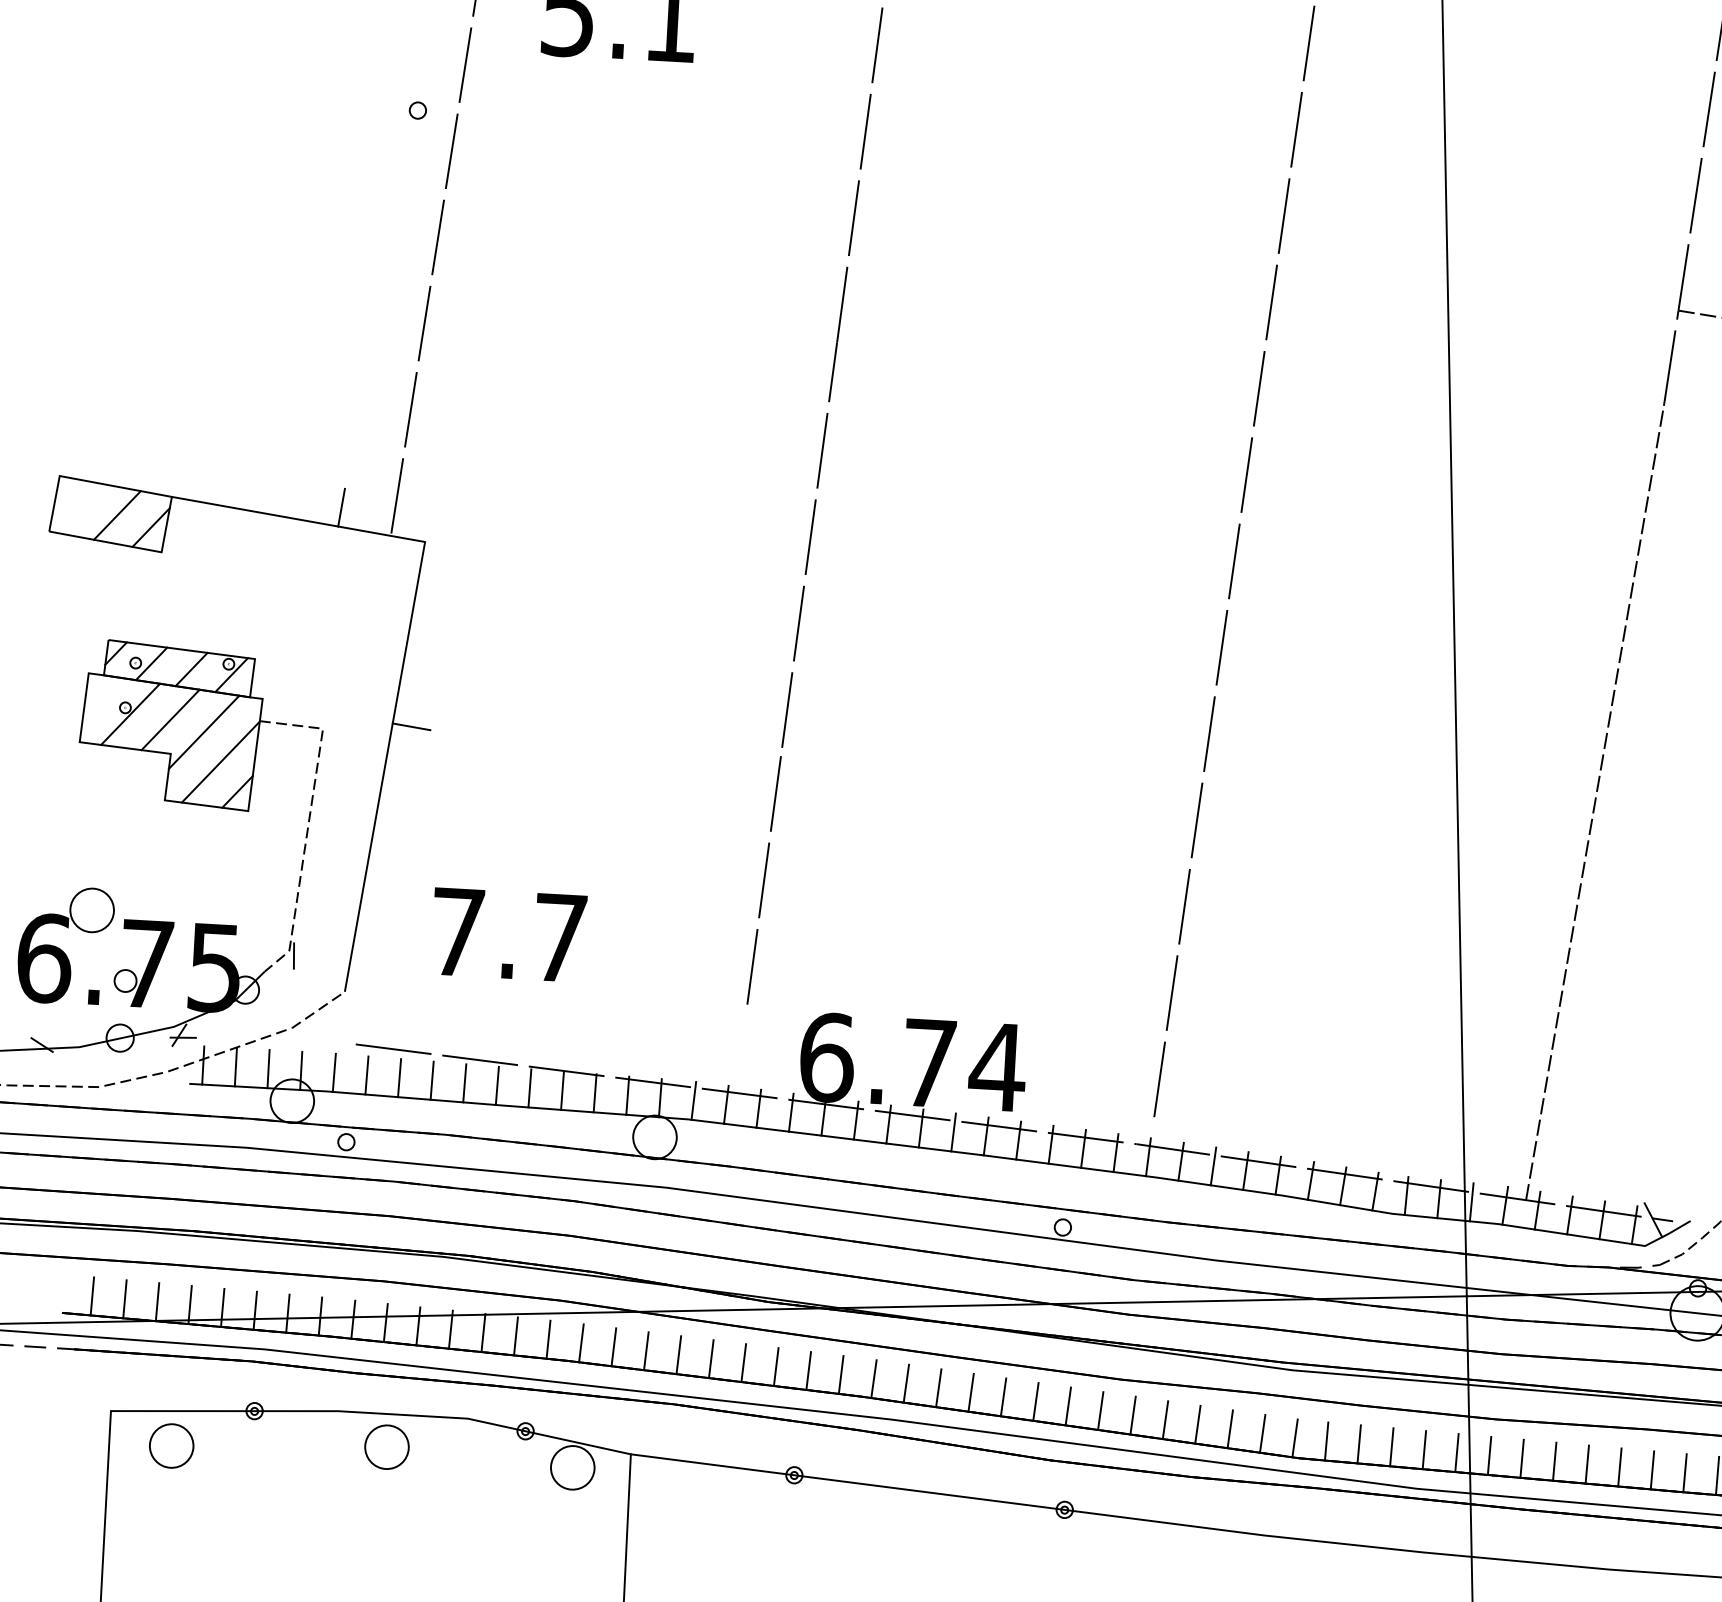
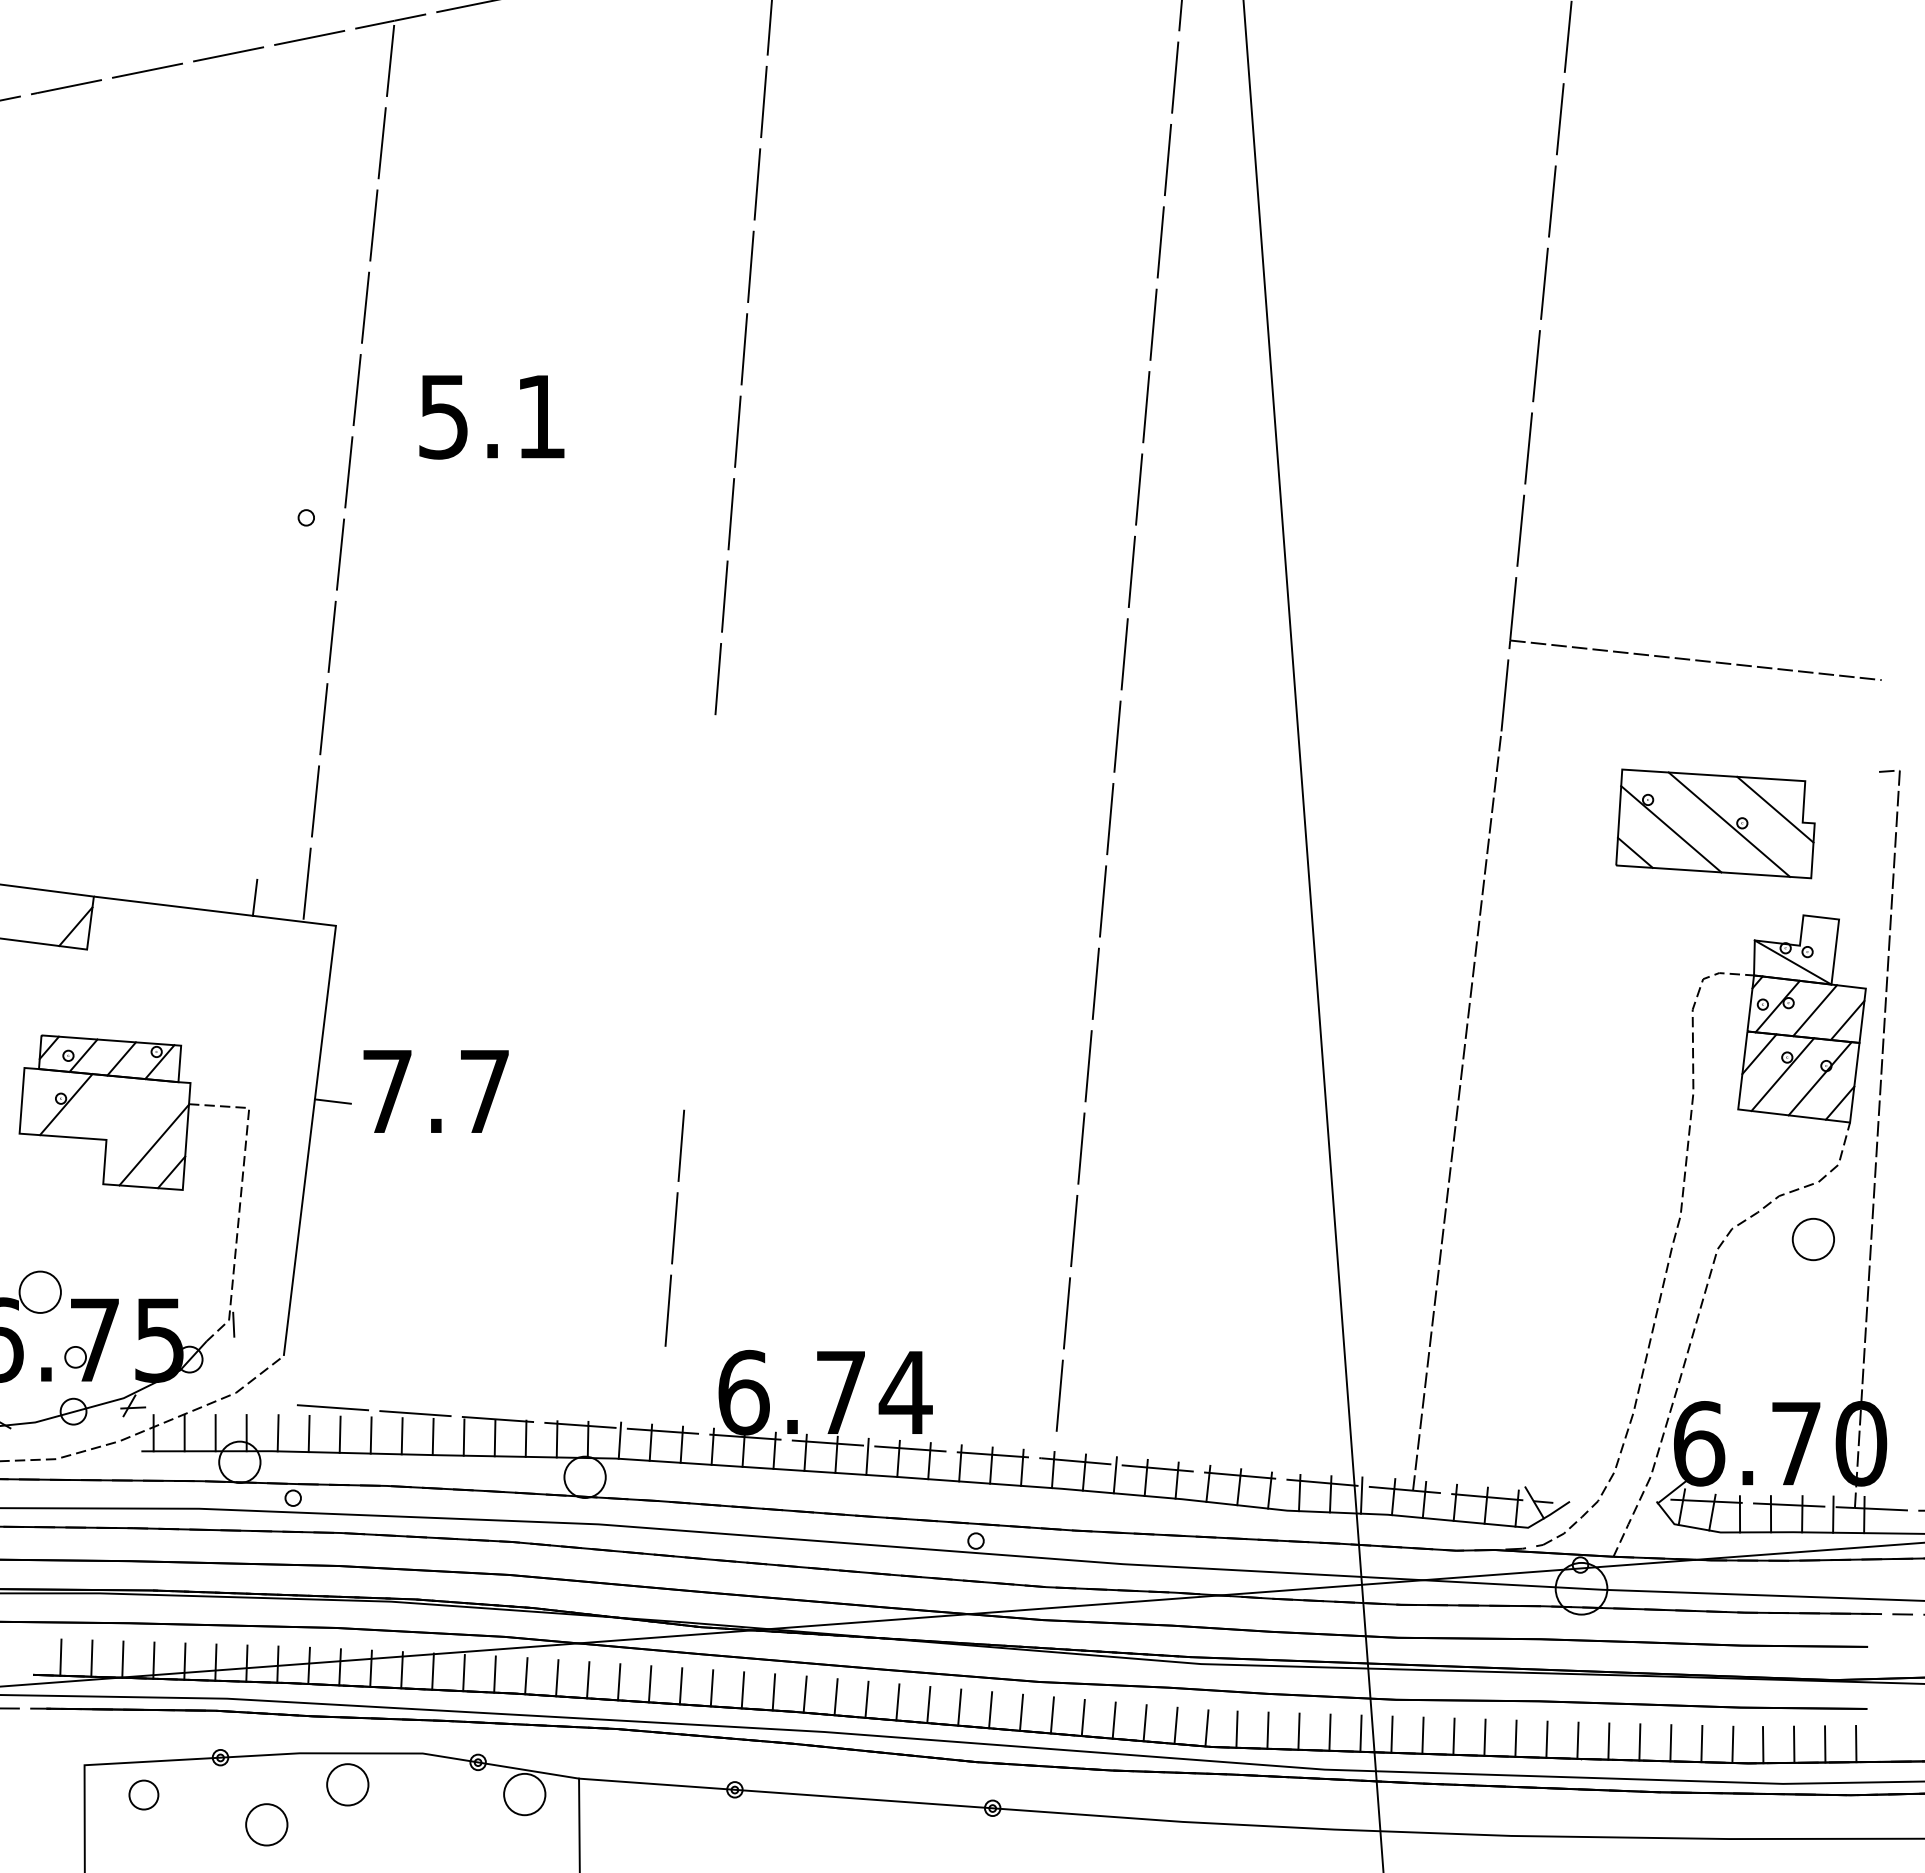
line: (117, 514) -> (43, 916), removed
line: (808, 545) -> (699, 908), removed
line: (170, 719) -> (104, 1107), removed
line: (203, 732) -> (136, 1117), removed
text: (508, 934) -> (435, 1091), moved
part: (171, 1445) -> (143, 1794), size x0.7
part: (299, 1484) -> (266, 1824), added

